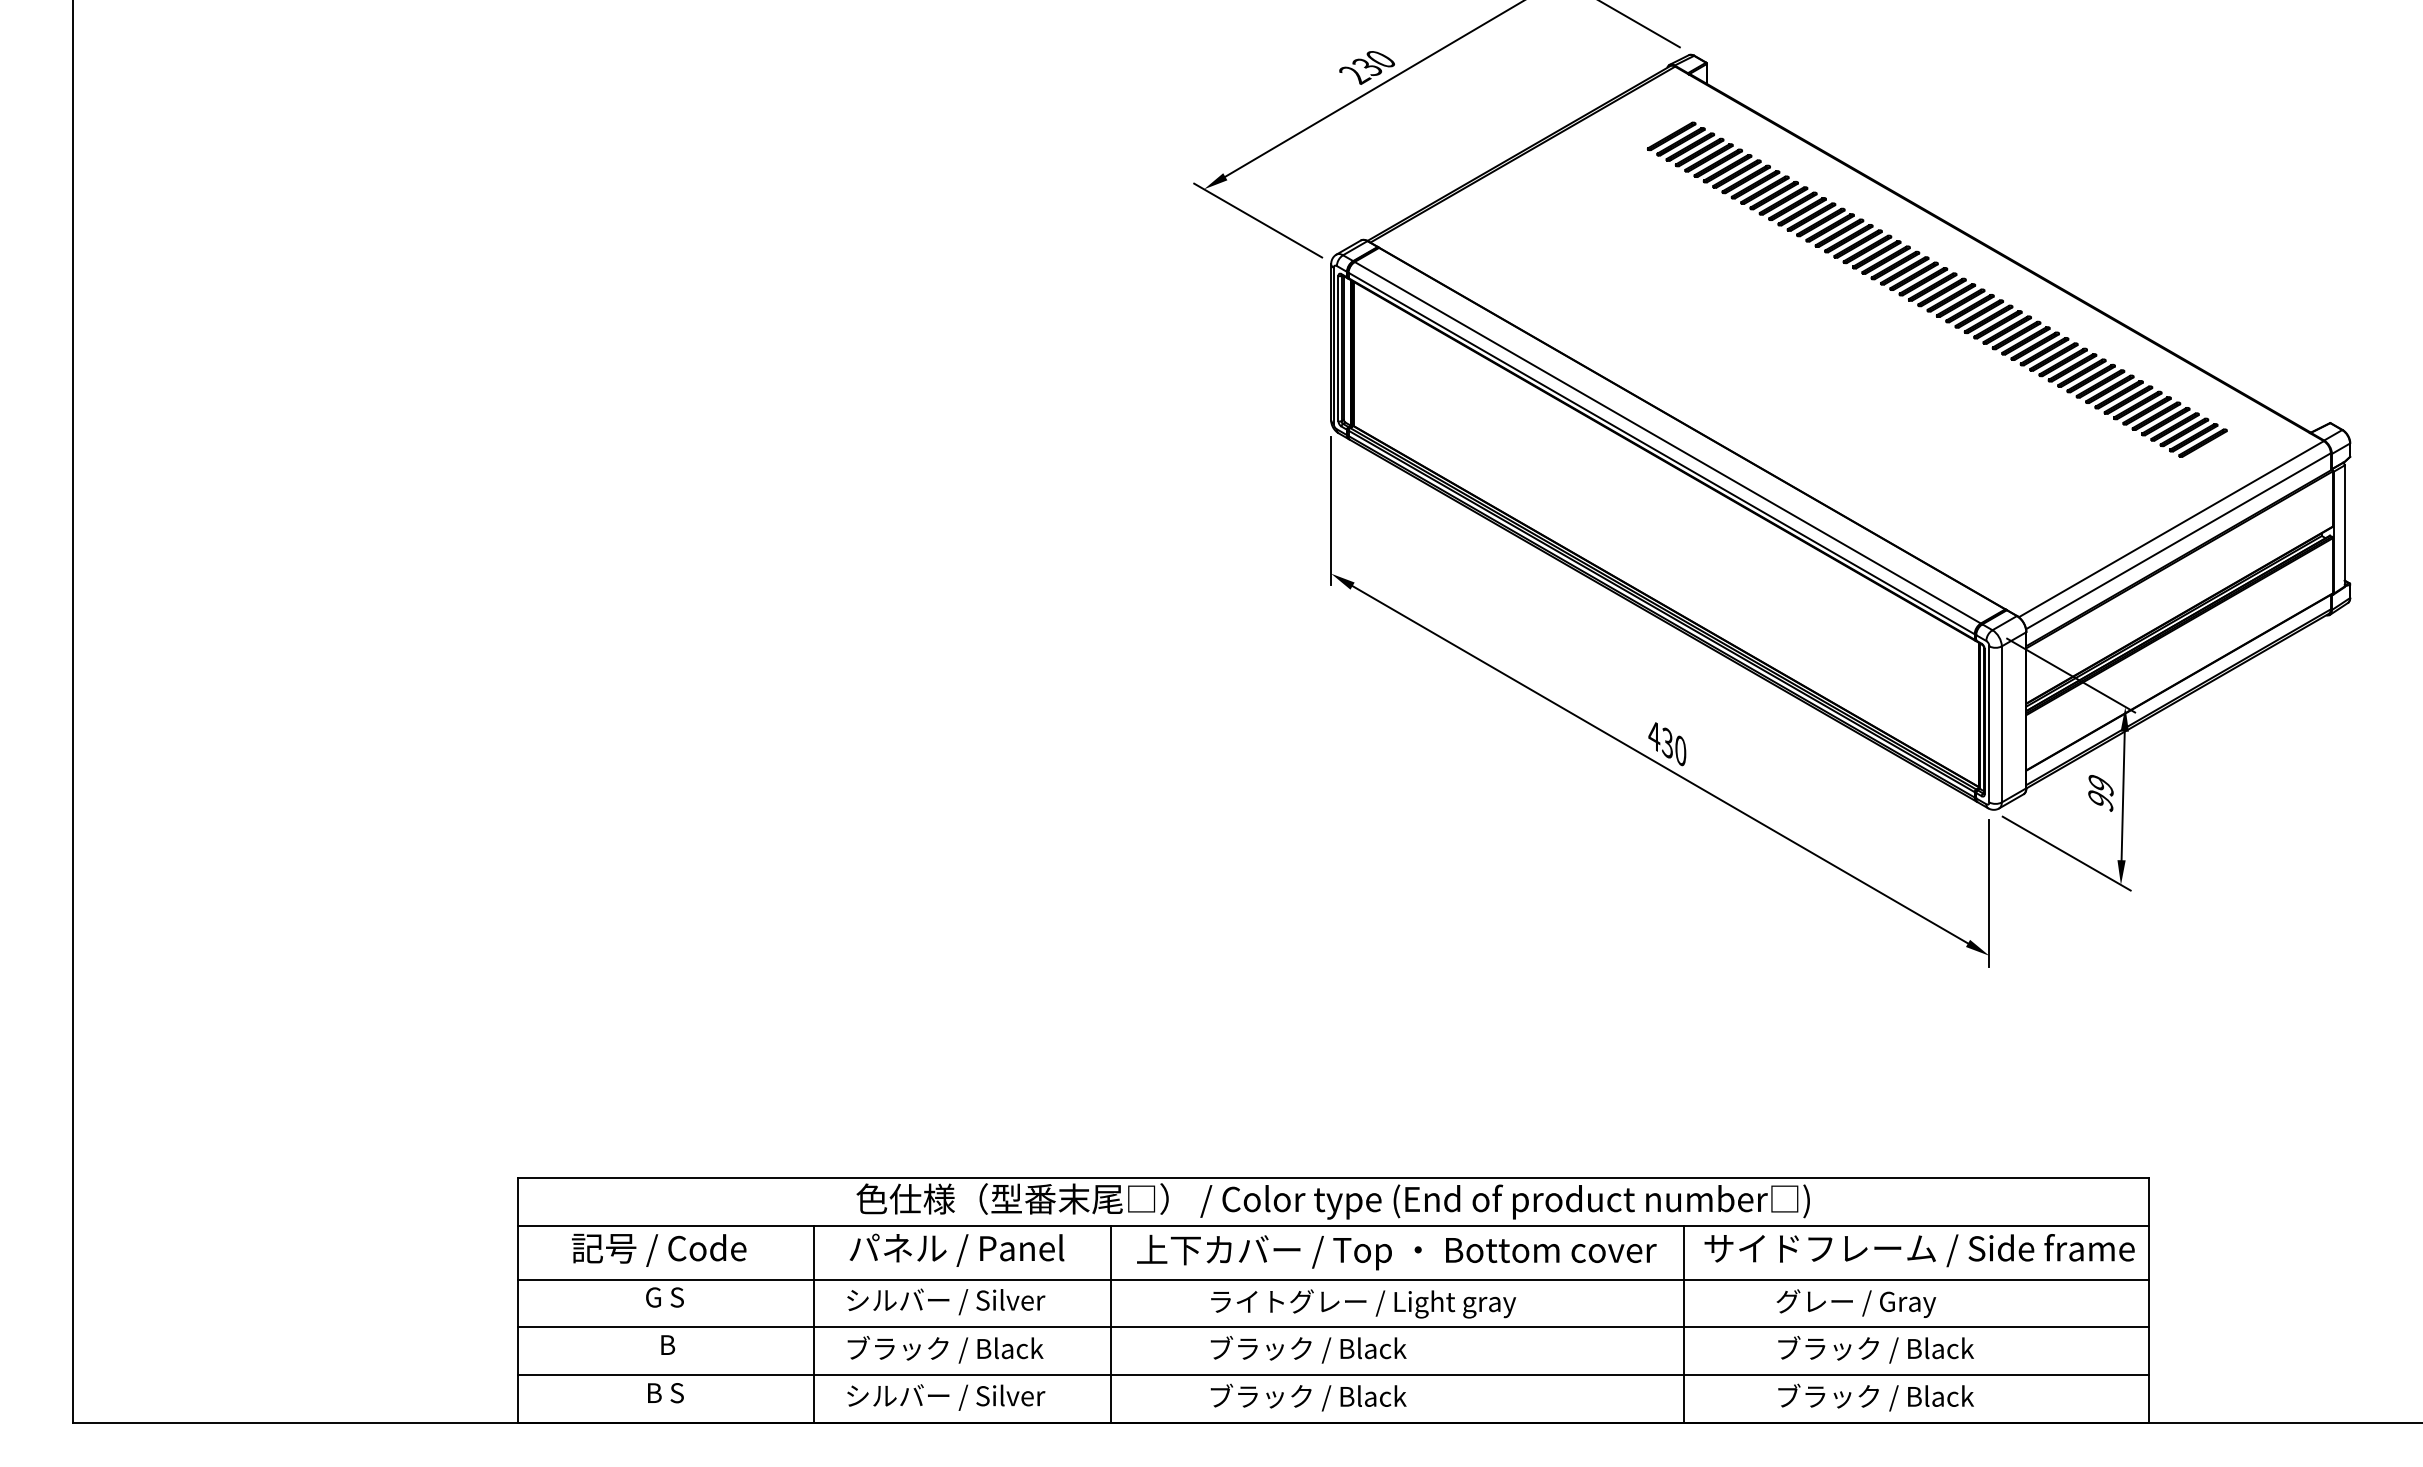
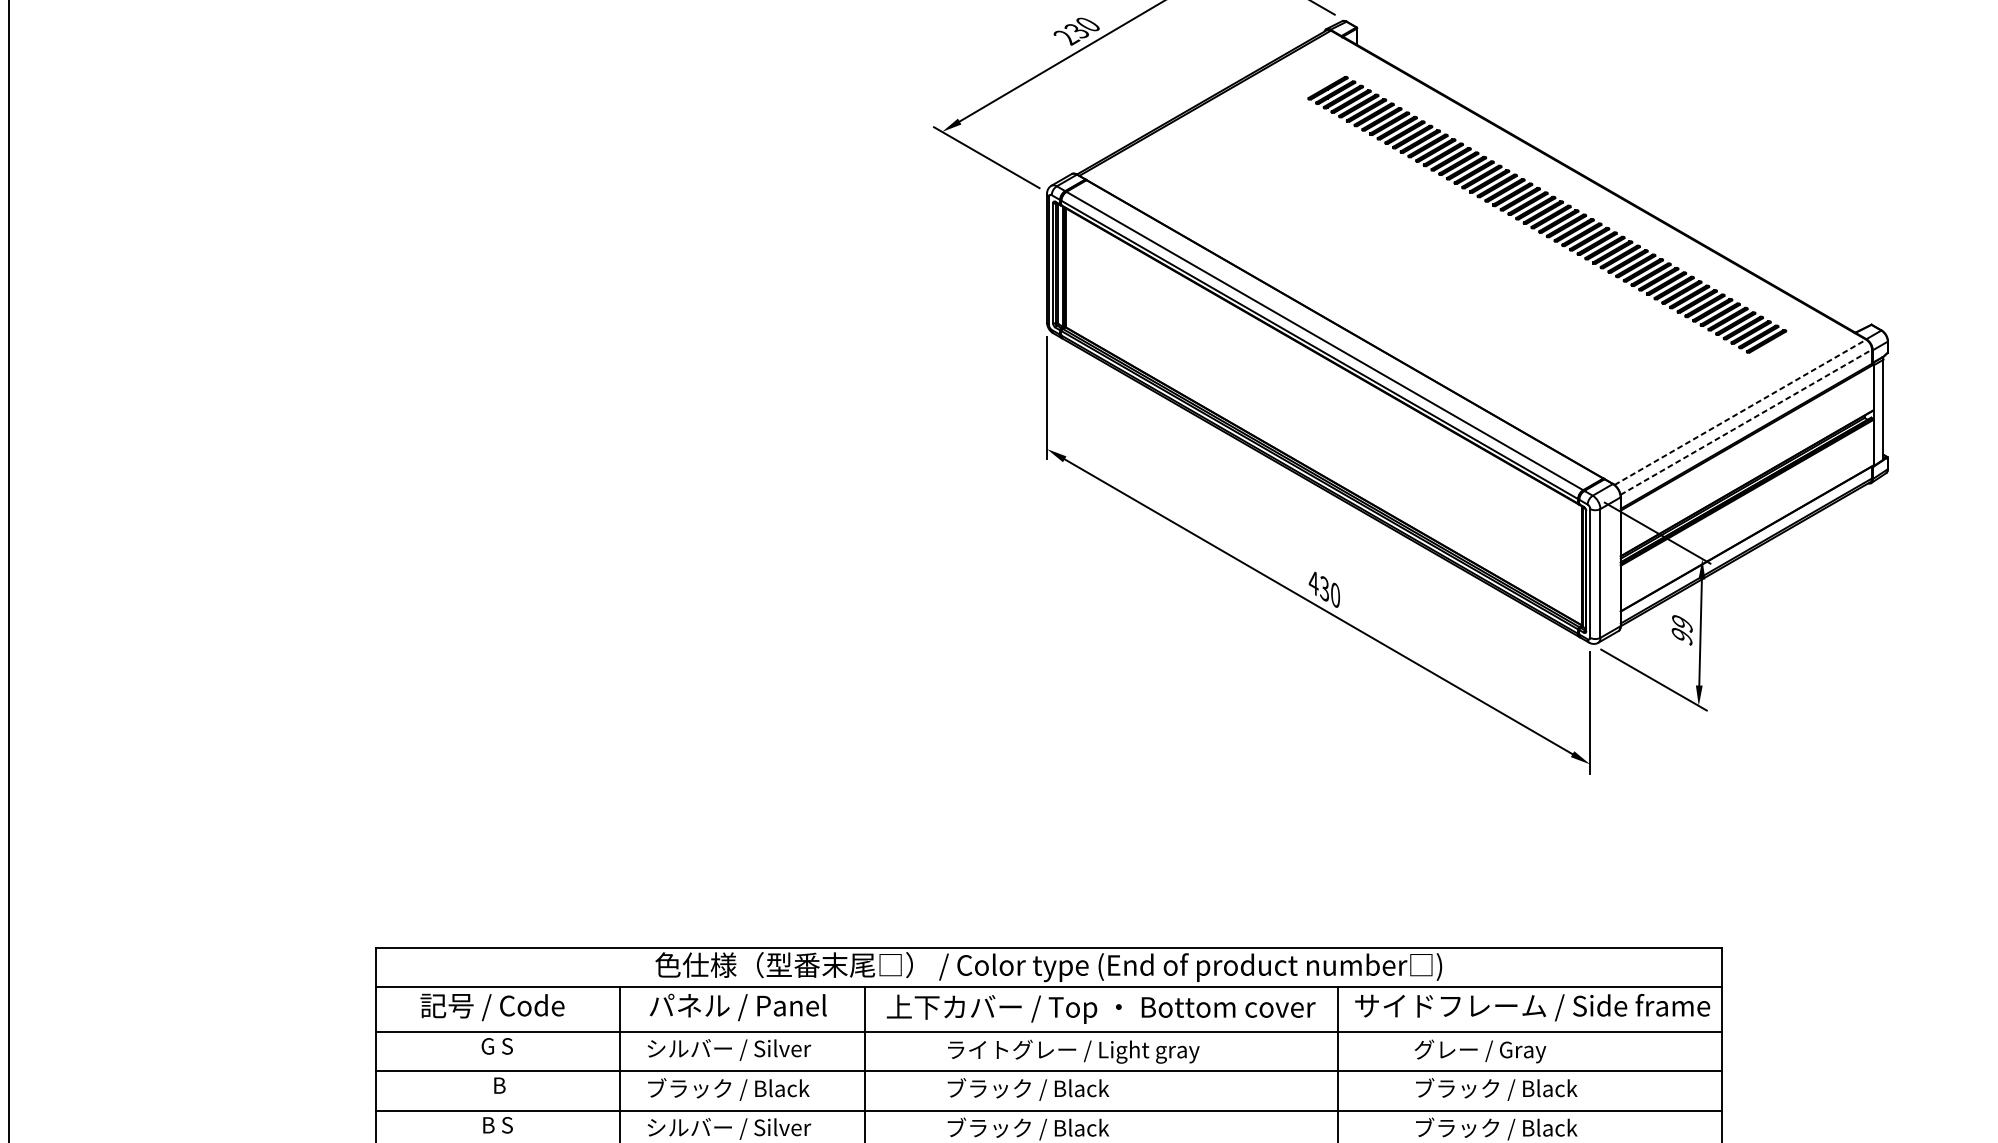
line: (2171, 528) -> (1740, 411), solid -> dashed
line: (2178, 541) -> (1746, 422), solid -> dashed

